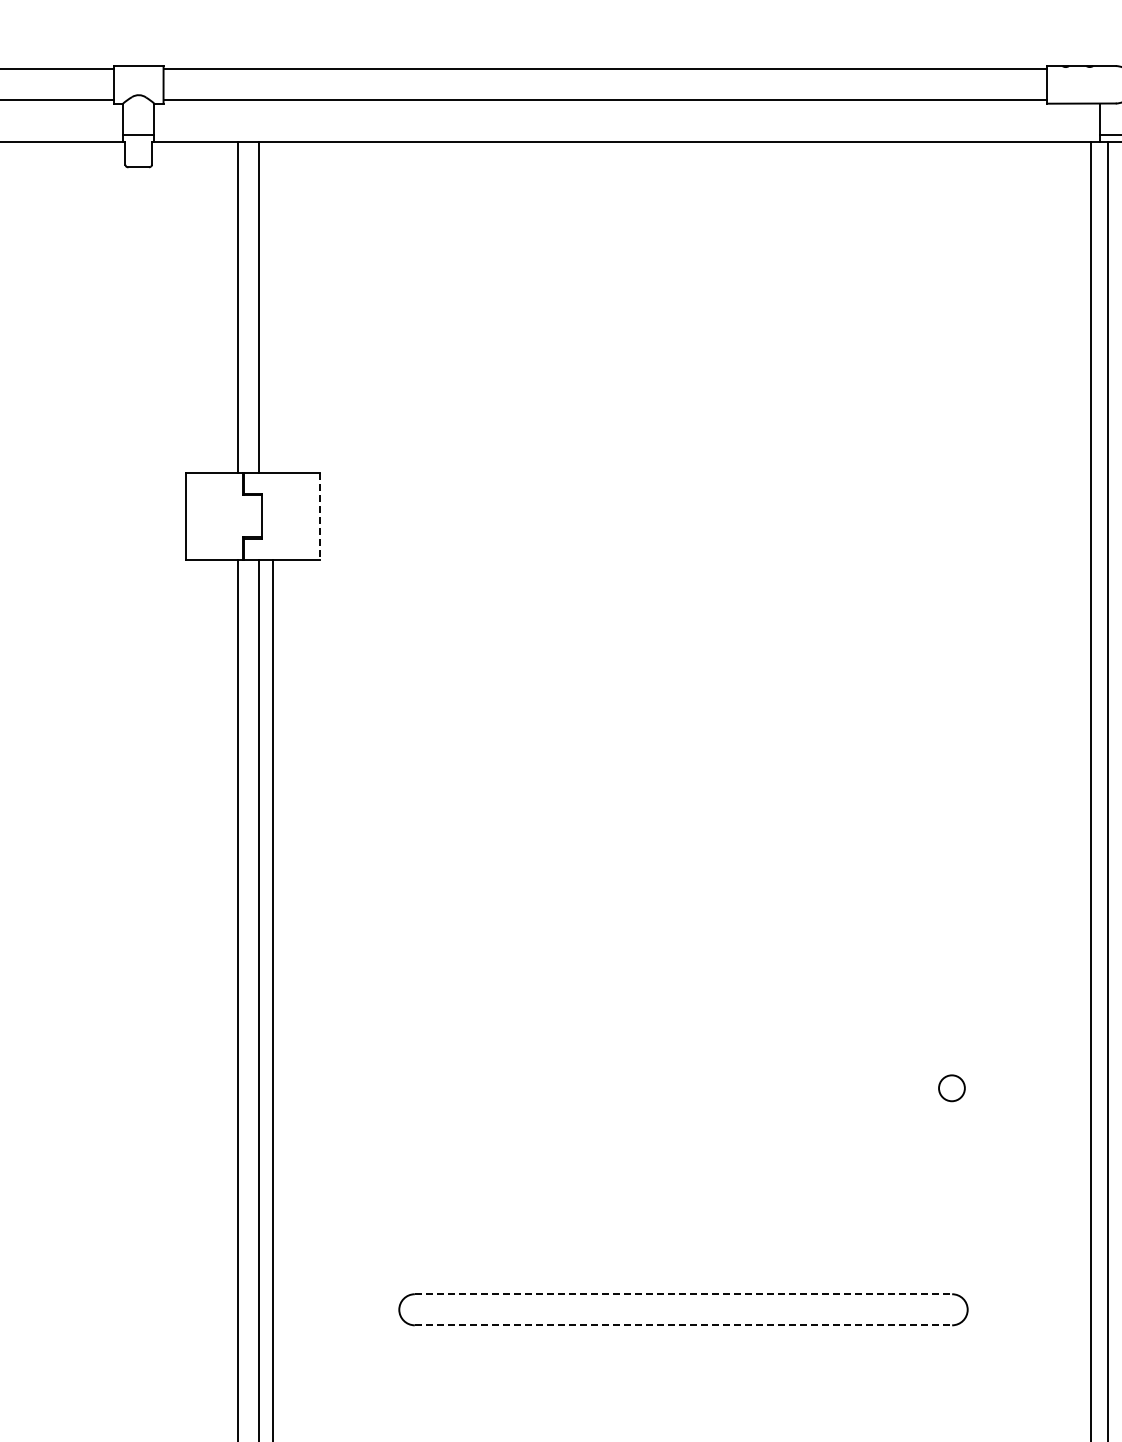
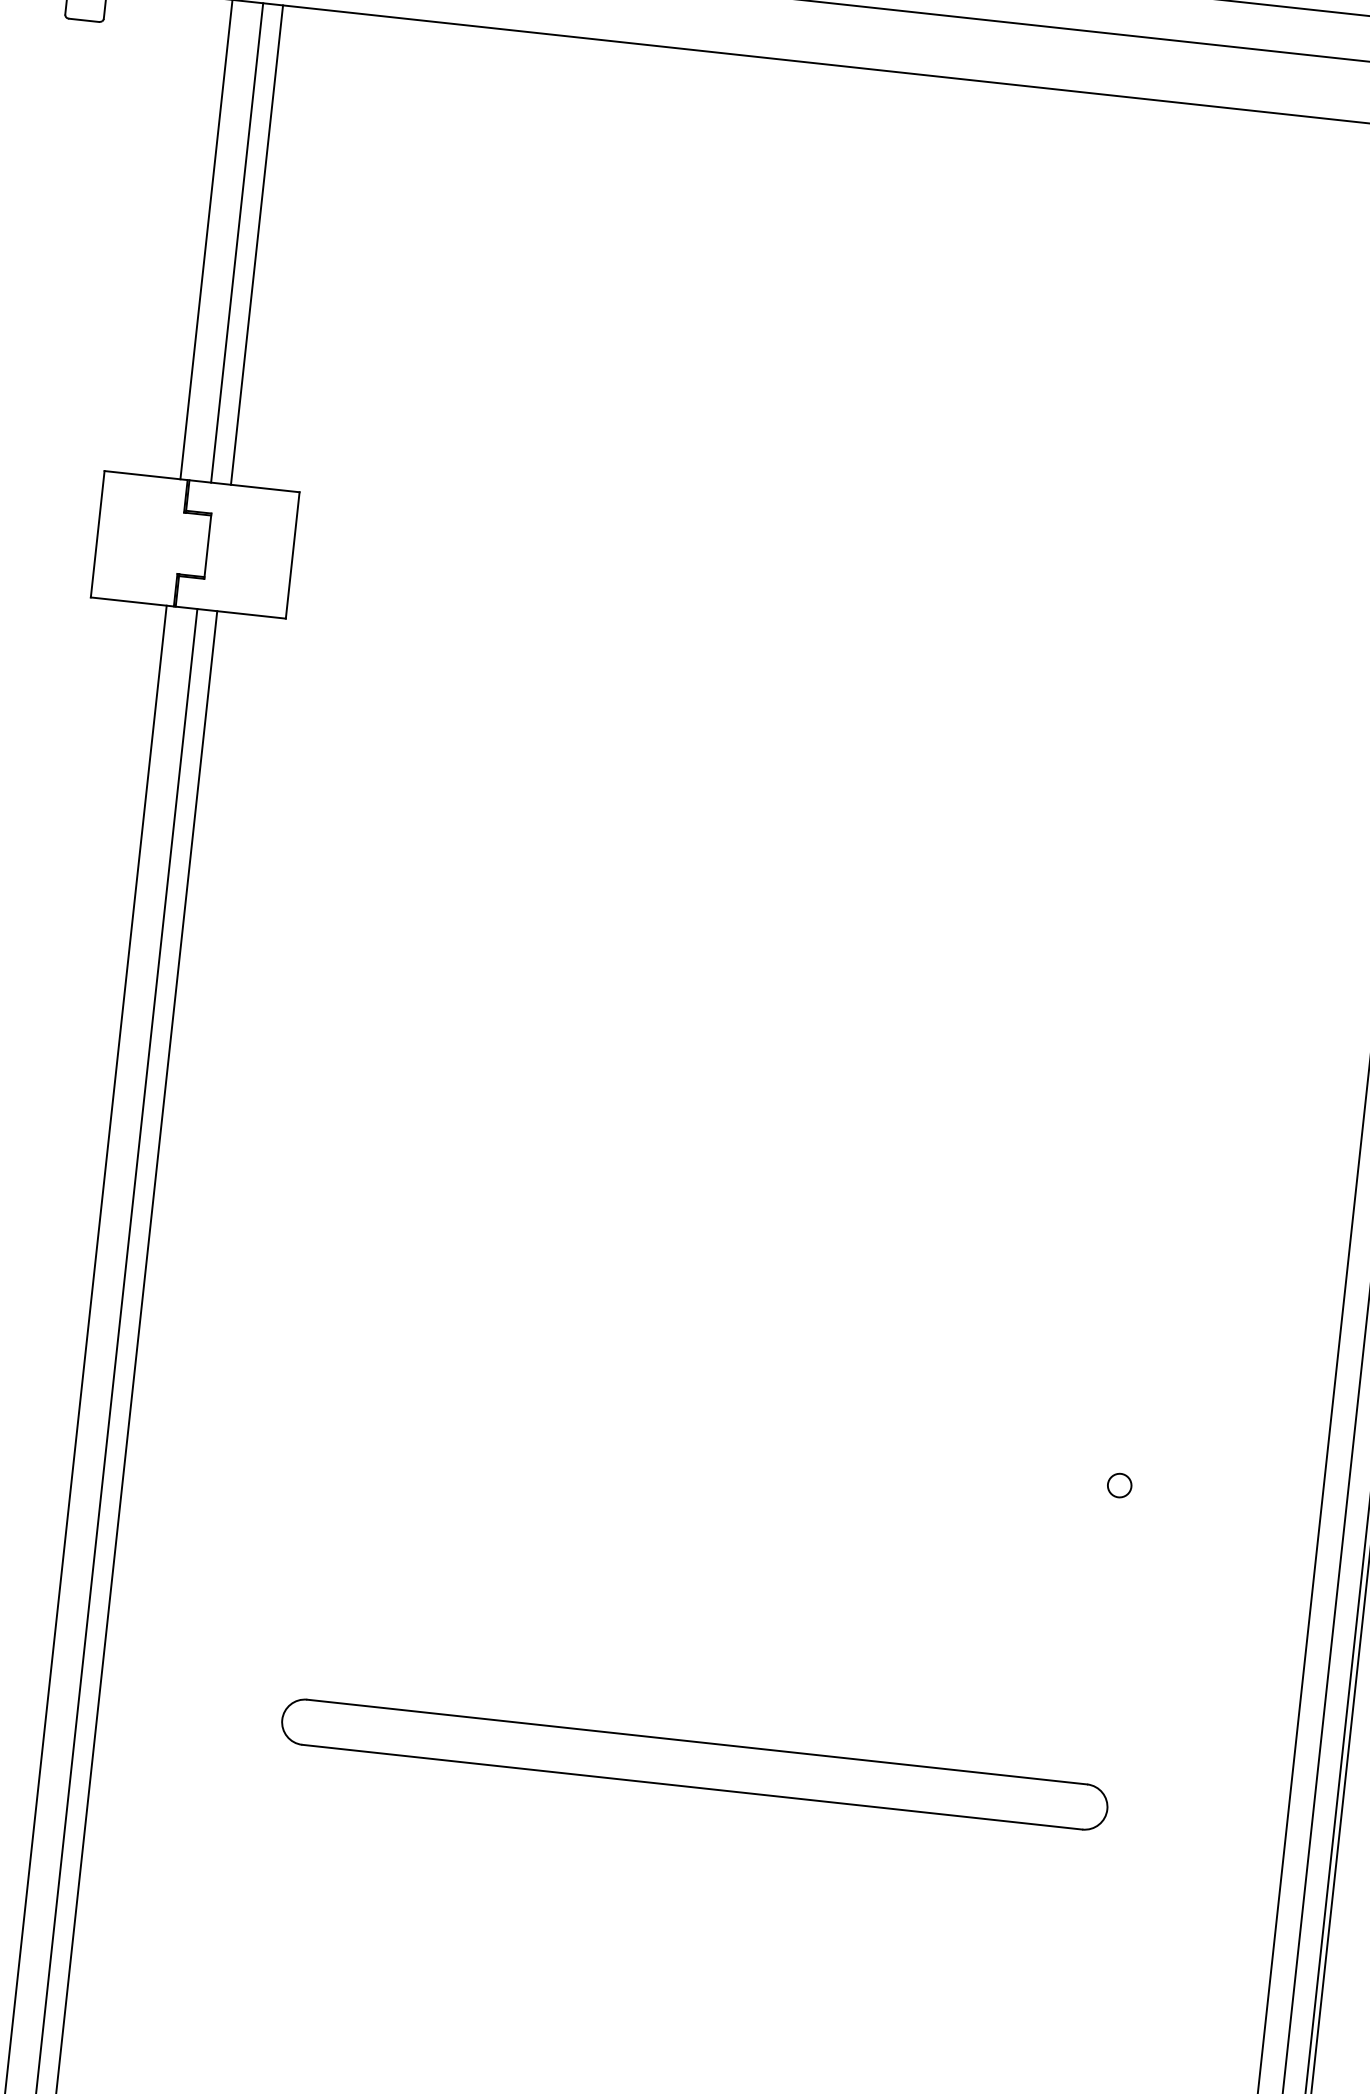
line: (273, 307) -> (257, 245), added
line: (320, 516) -> (292, 555), dashed -> solid
circle: (952, 1088) -> (1120, 1485), size x0.62
line: (683, 1294) -> (697, 1742), dashed -> solid
line: (683, 1325) -> (692, 1787), dashed -> solid

